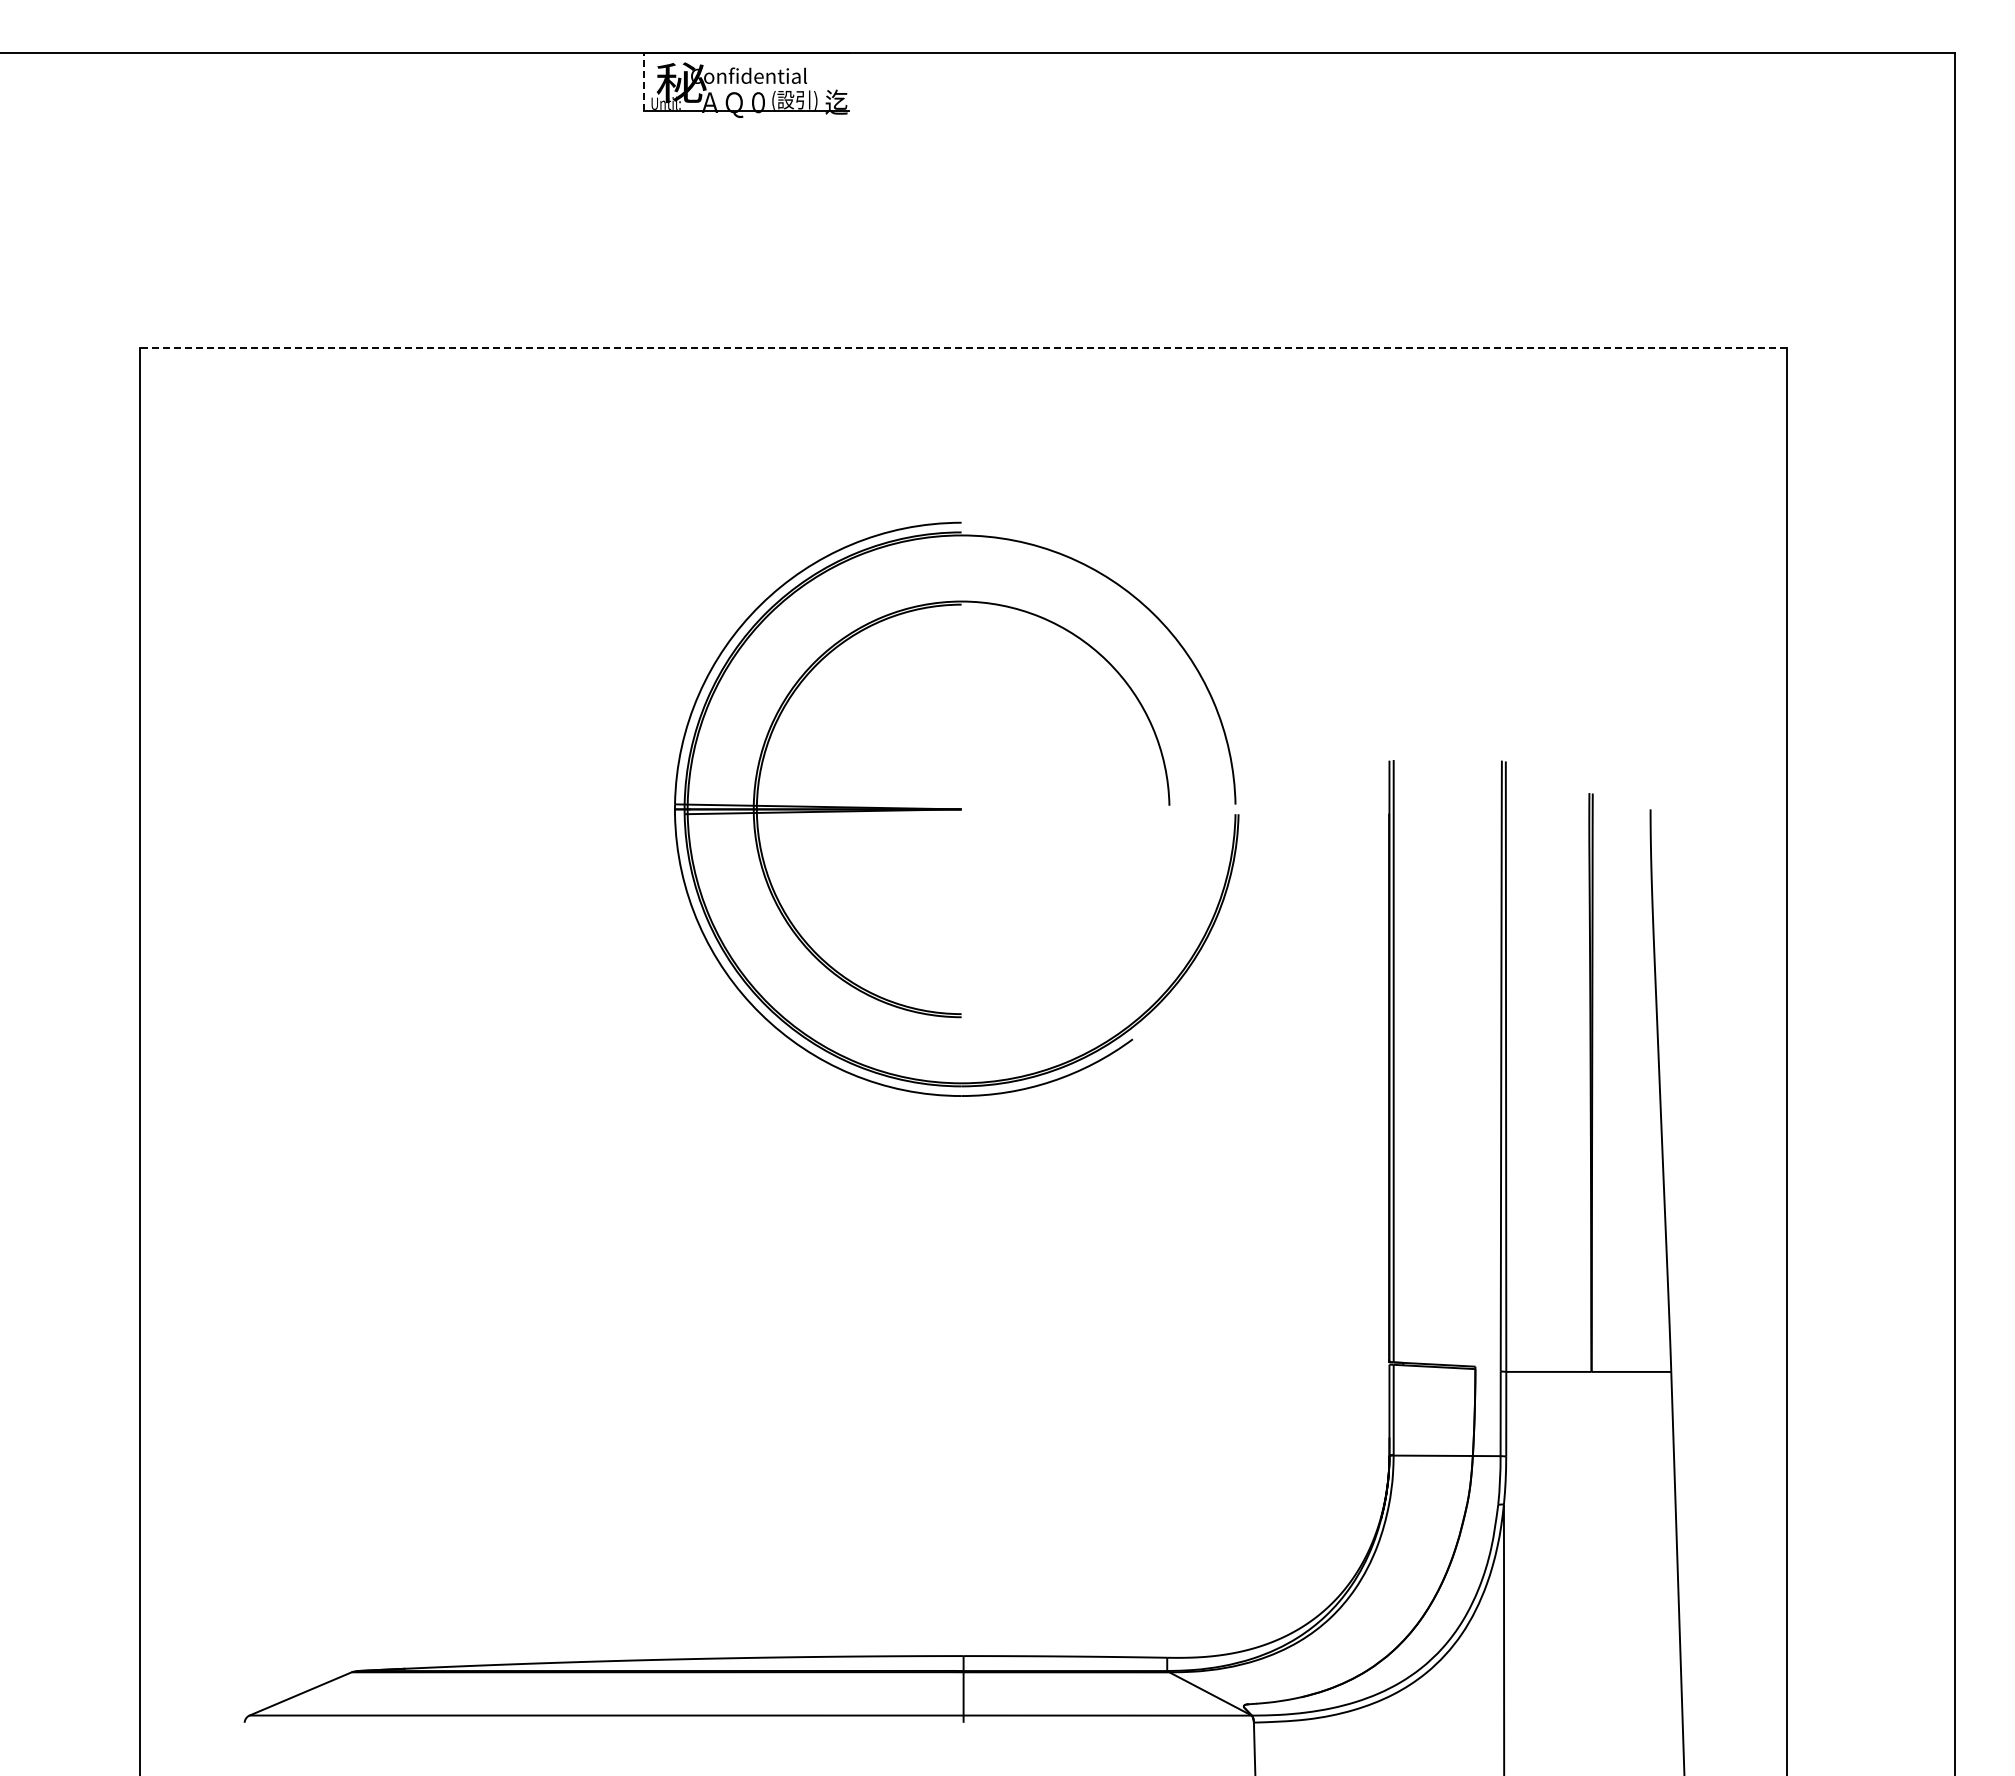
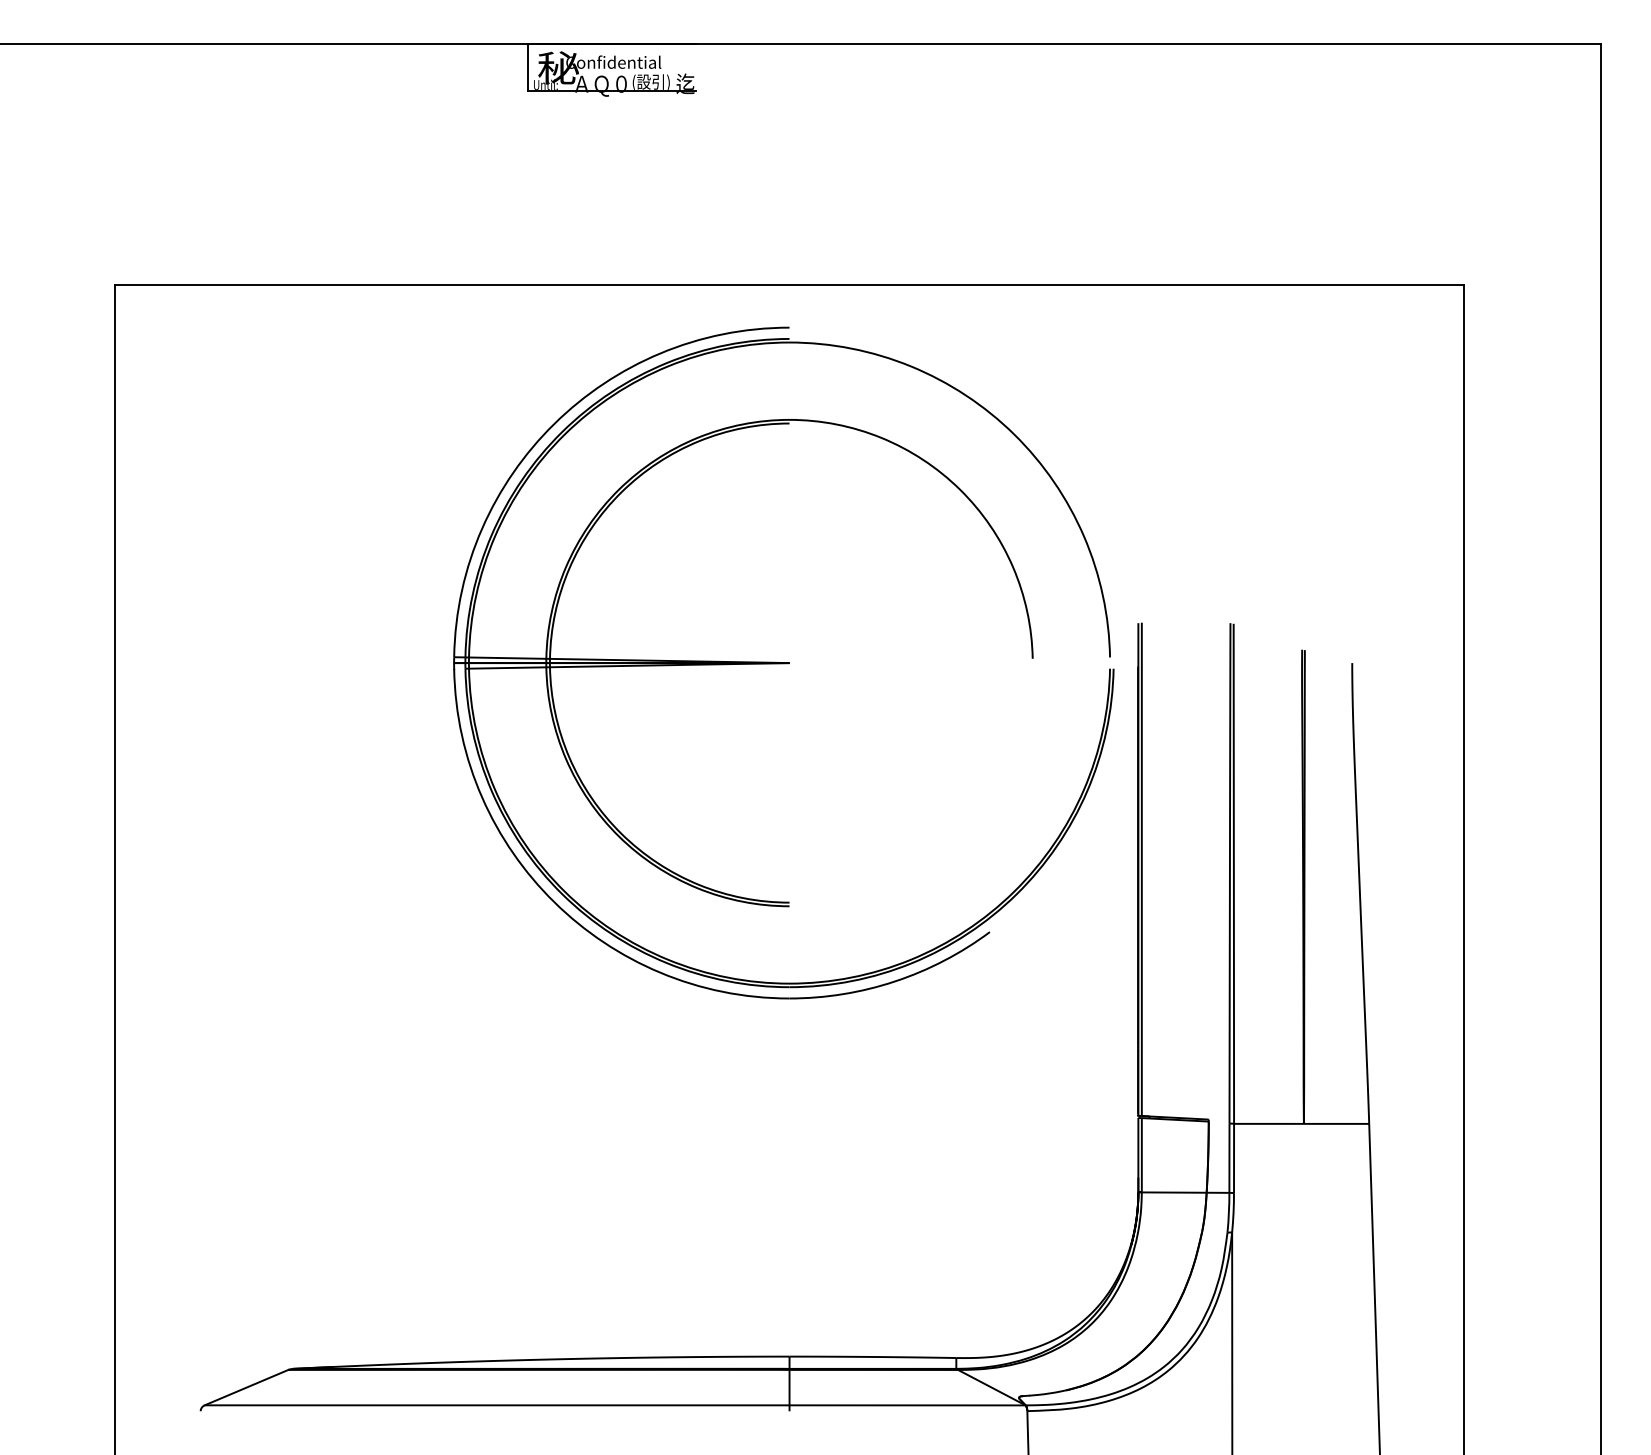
line: (644, 82) -> (528, 67), dashed -> solid
line: (963, 347) -> (789, 284), dashed -> solid
part: (956, 809) -> (783, 663), size x1.43

